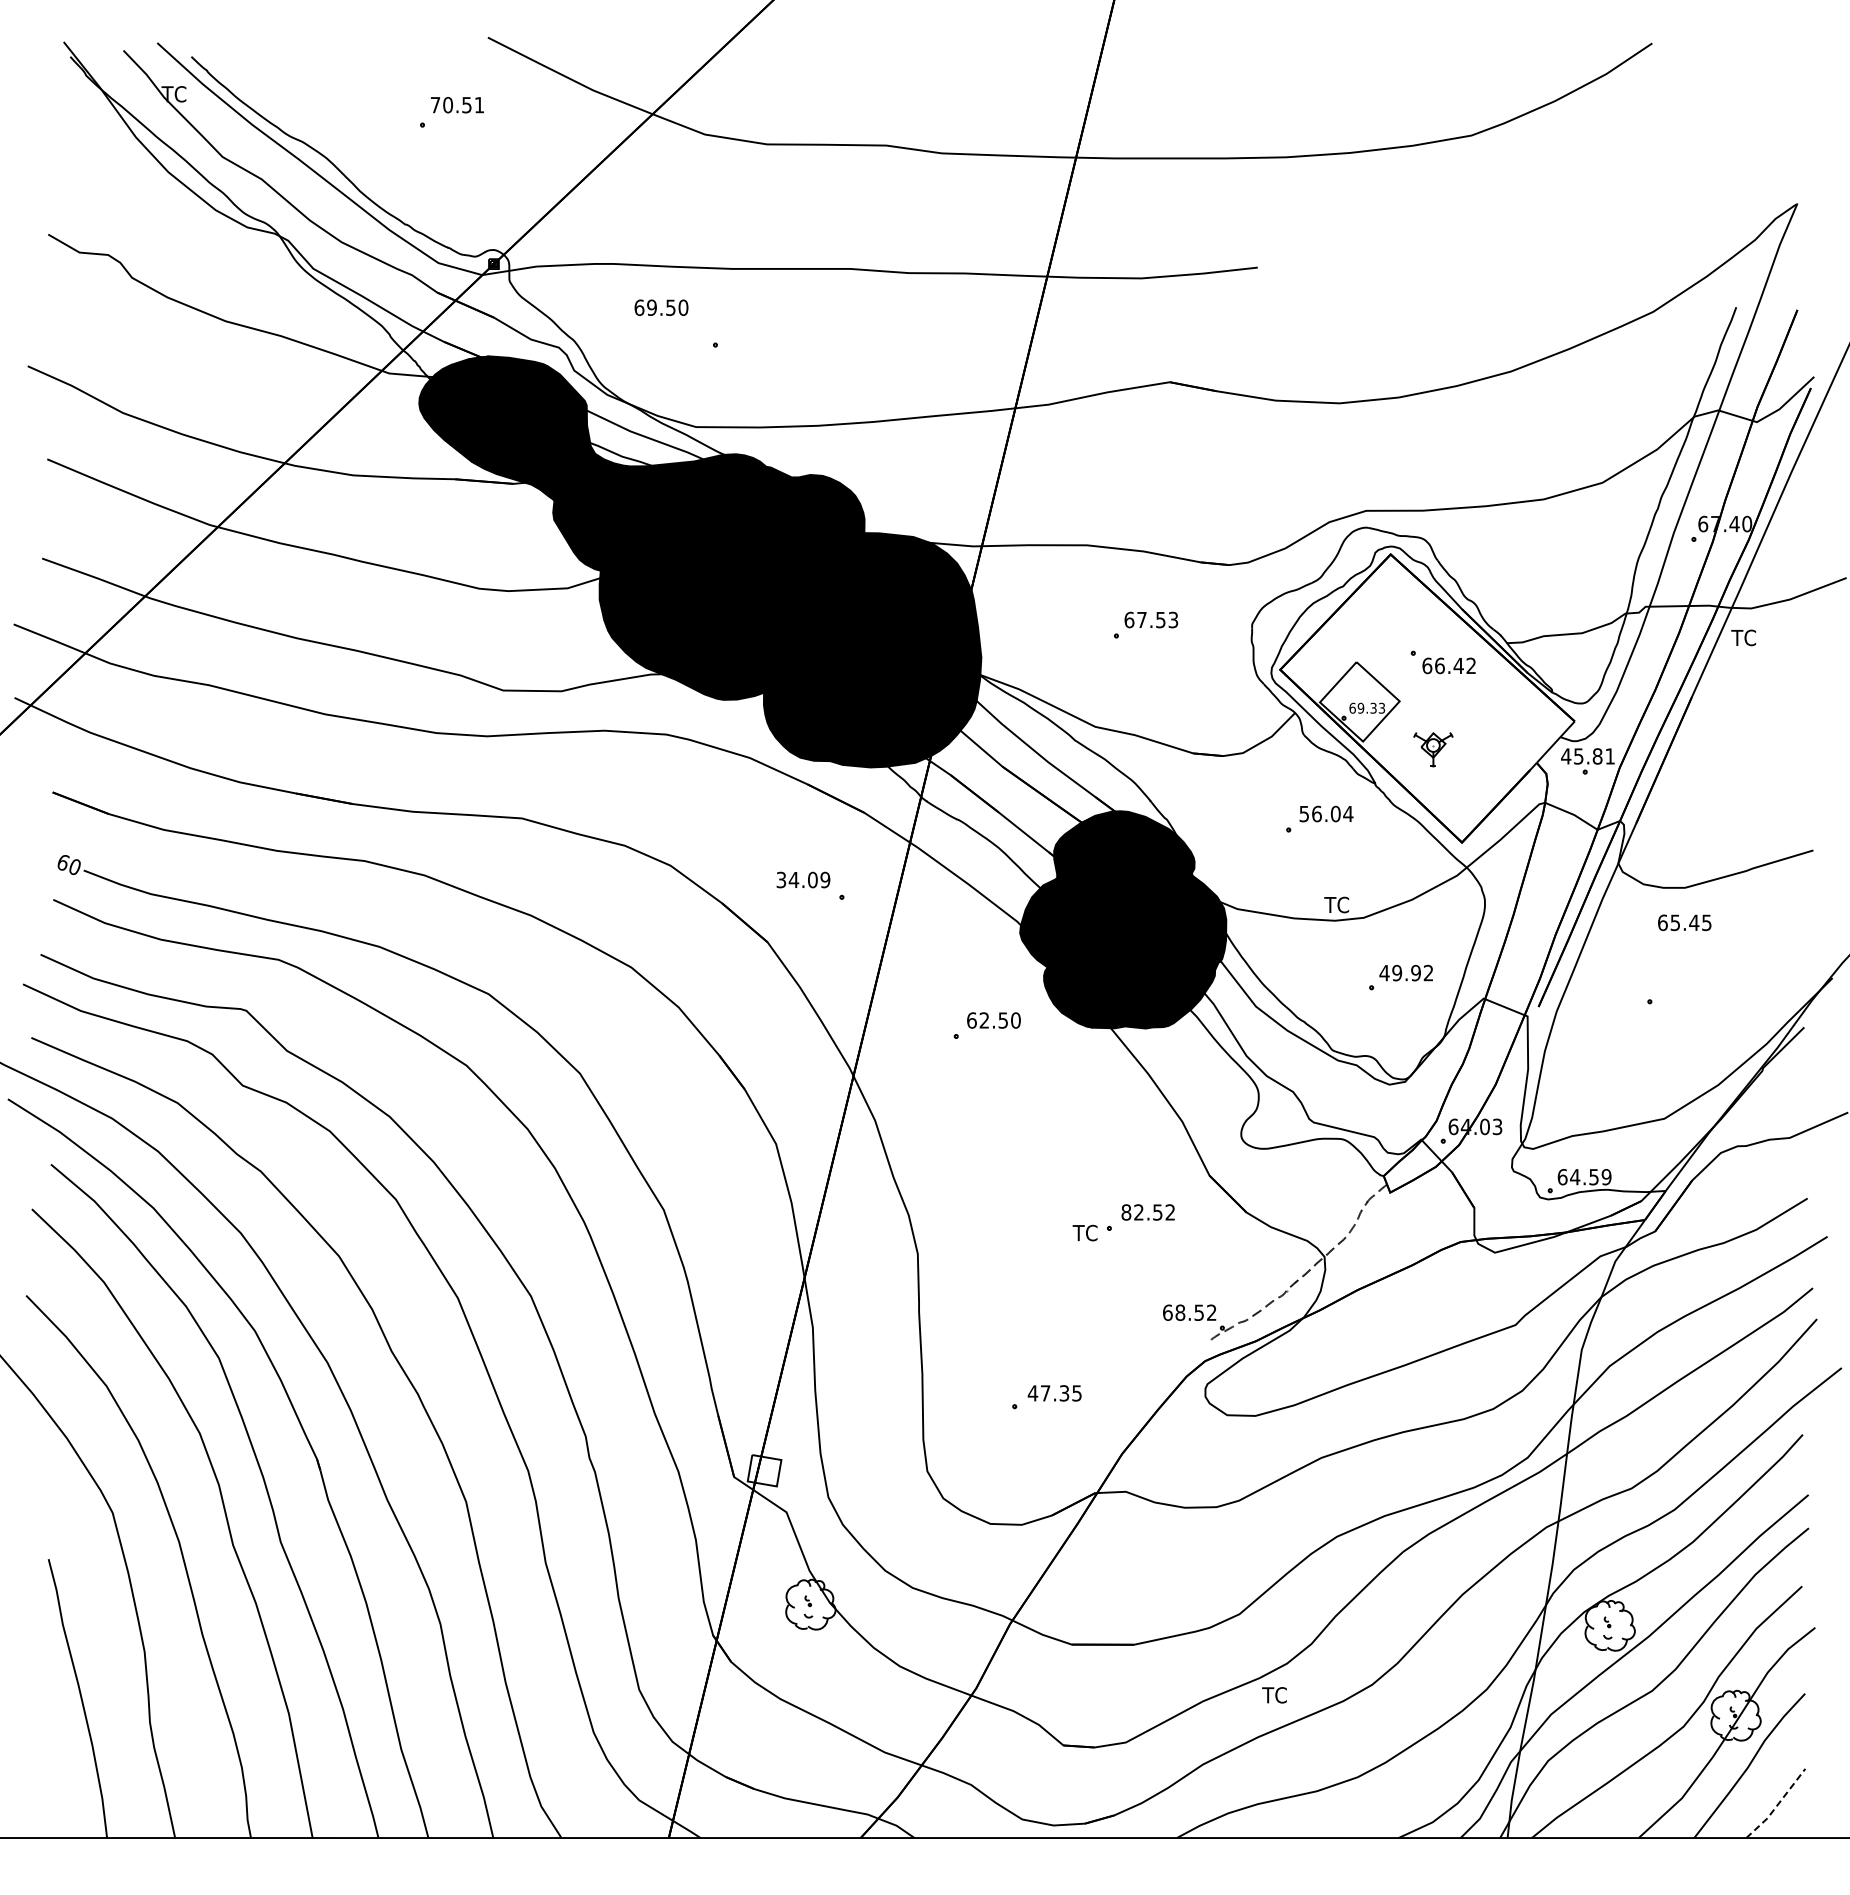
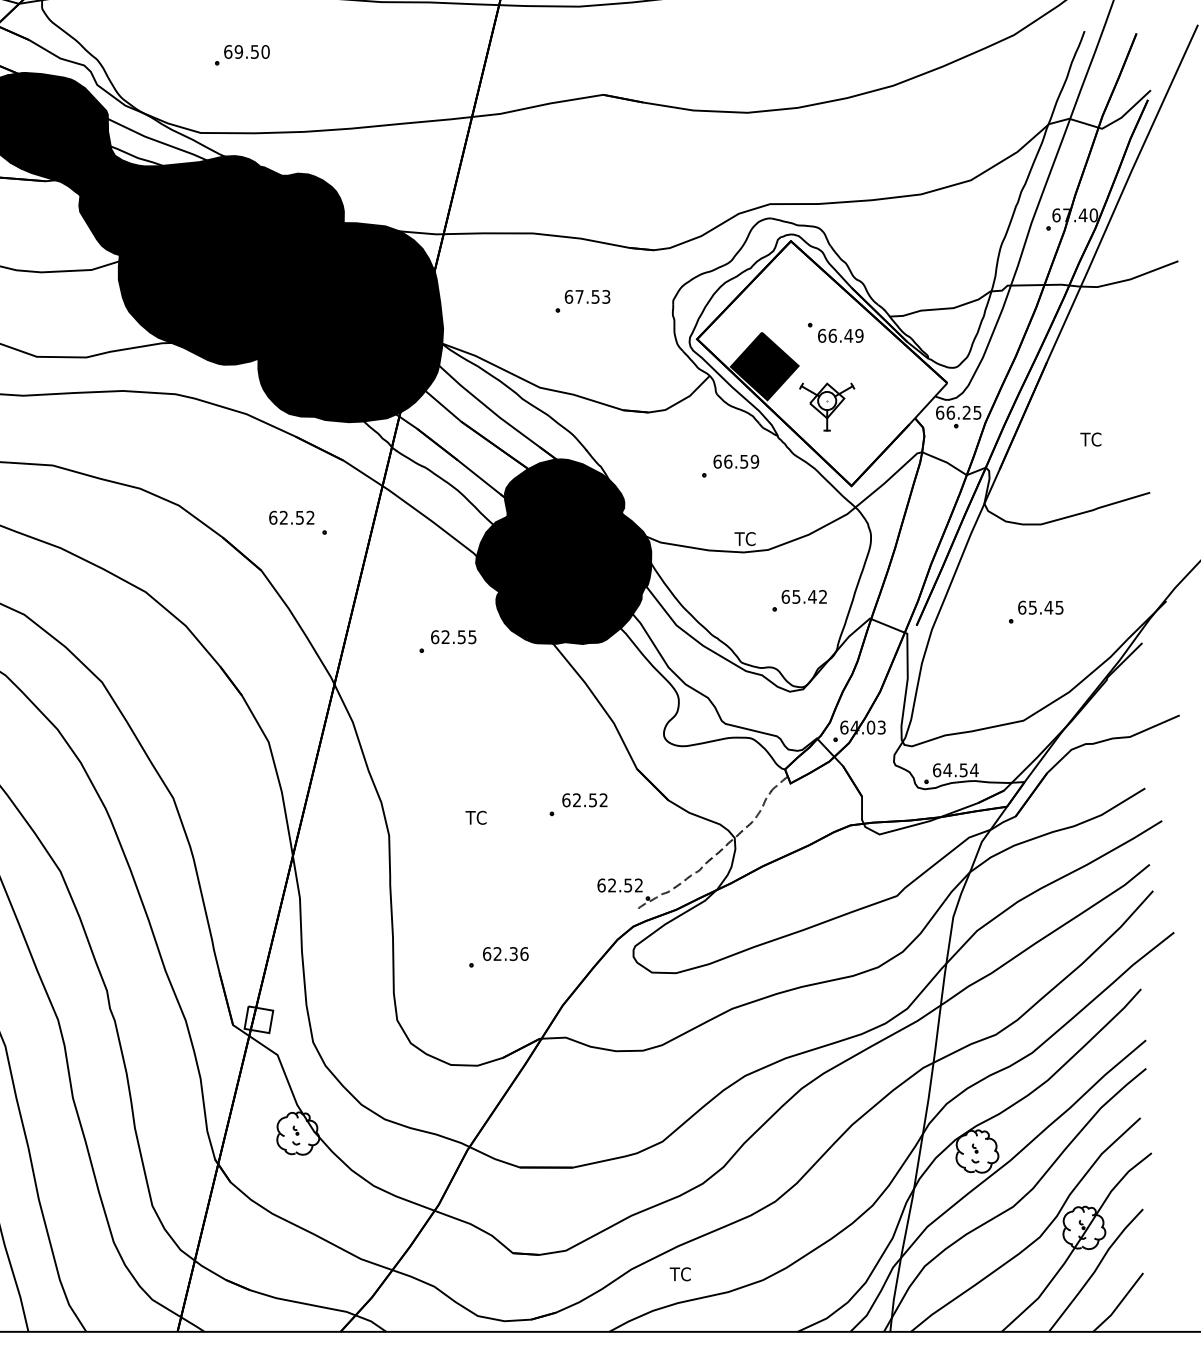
text: (661, 307) -> (246, 51), moved
text: (1743, 637) -> (1090, 439), moved
text: (1471, 665) -> (859, 335), 66.42 -> 66.49
fill: (1359, 701) -> (764, 366), added
part: (1433, 749) -> (827, 406), size x1.67
text: (1587, 756) -> (958, 412), 45.81 -> 66.25
text: (1326, 813) -> (736, 461), 56.04 -> 66.59
text: (803, 879) -> (292, 517), 34.09 -> 62.52
text: (1684, 922) -> (1040, 607), moved
text: (1400, 972) -> (799, 596), 49.92 -> 65.42
text: (1015, 1020) -> (472, 637), 62.50 -> 62.55
text: (1606, 1177) -> (974, 770), 64.59 -> 64.54
text: (1126, 1212) -> (566, 800), 82.52 -> 62.52
text: (1084, 1232) -> (475, 817), moved
text: (1180, 1312) -> (612, 885), 68.52 -> 62.52
text: (1054, 1393) -> (505, 954), 47.35 -> 62.36
text: (1274, 1695) -> (680, 1274), moved
line: (1777, 1805) -> (1119, 1304), dashed -> solid

